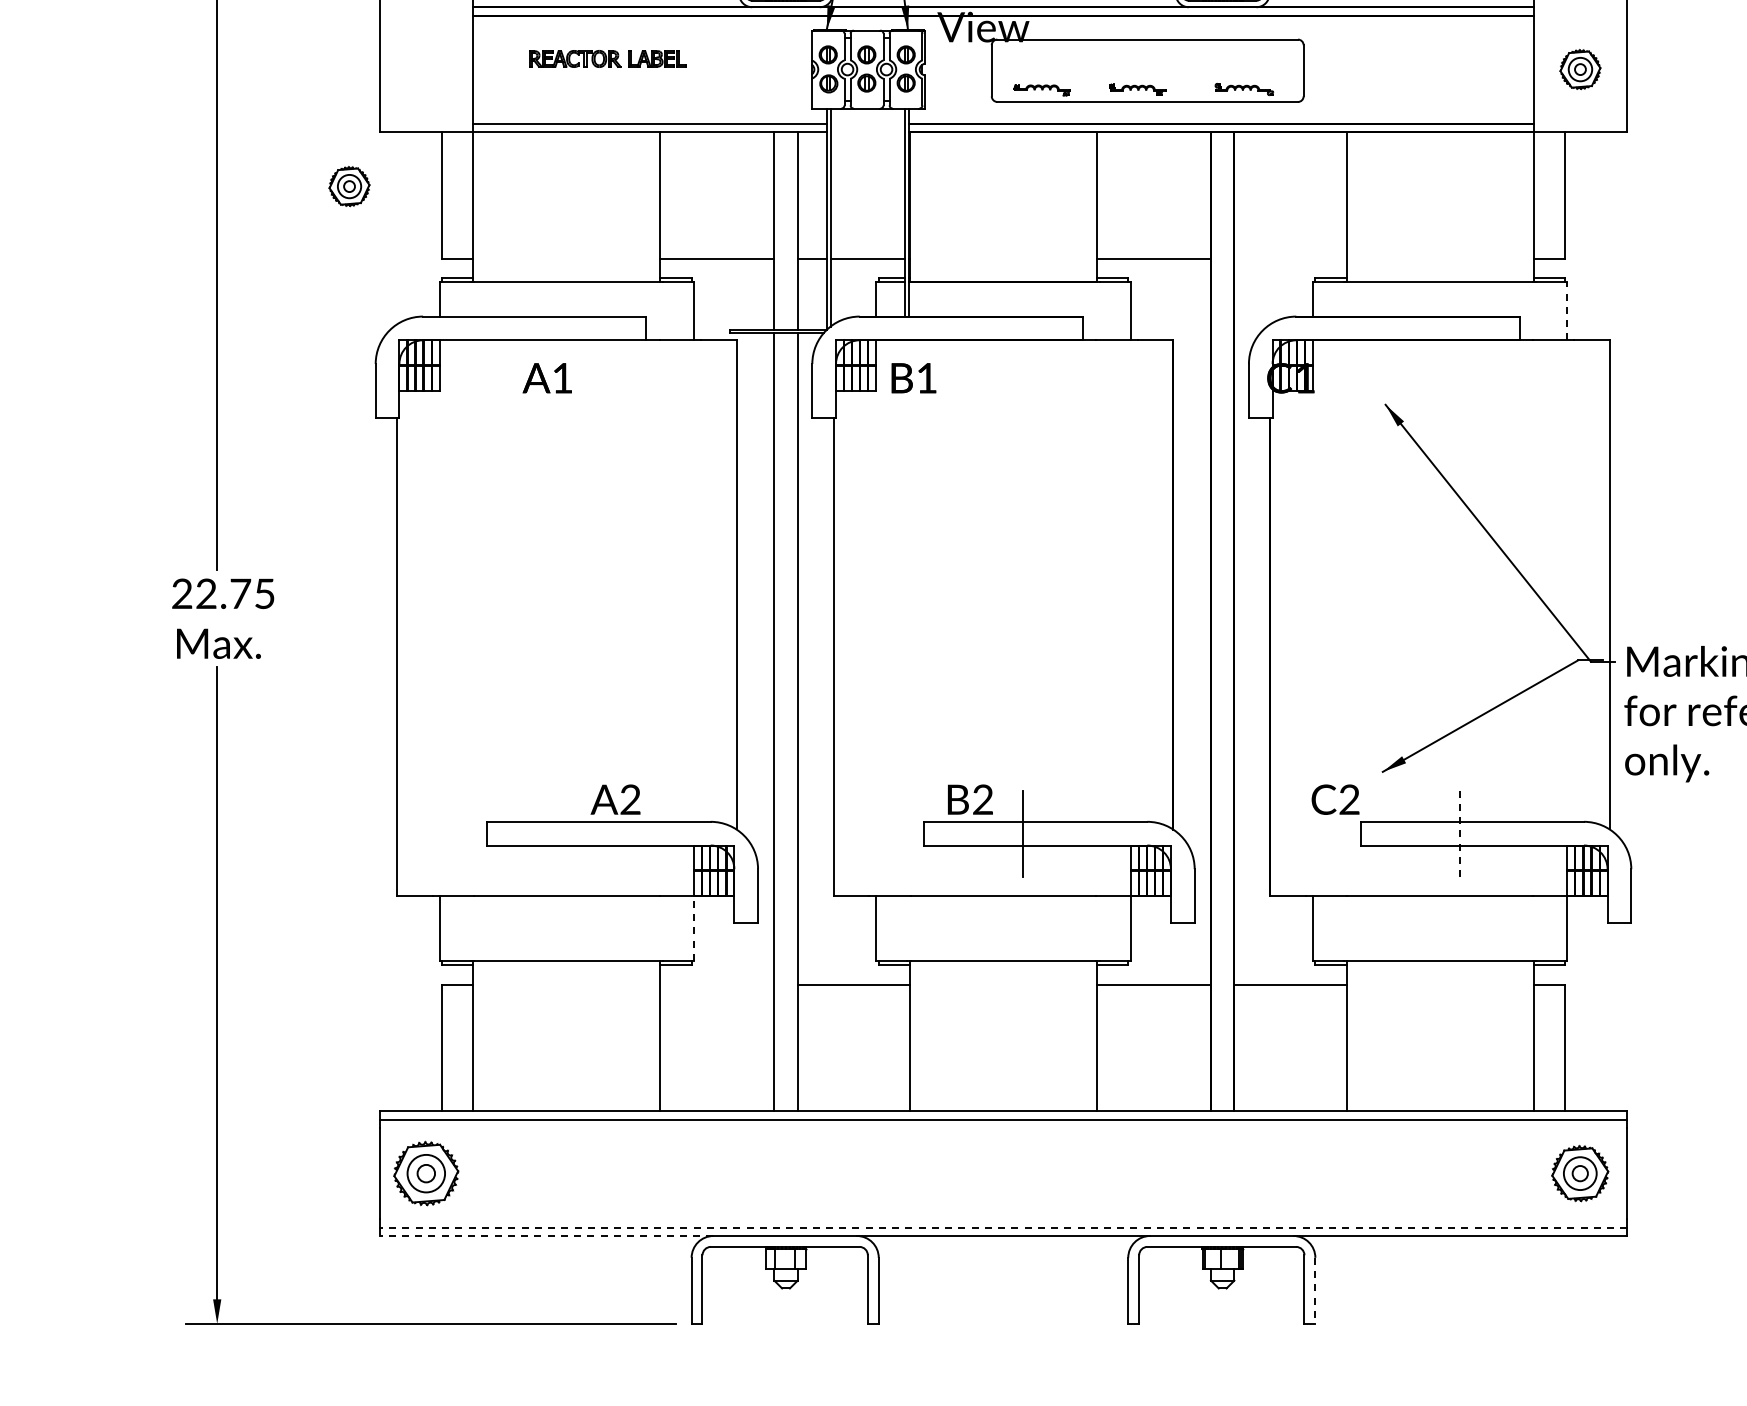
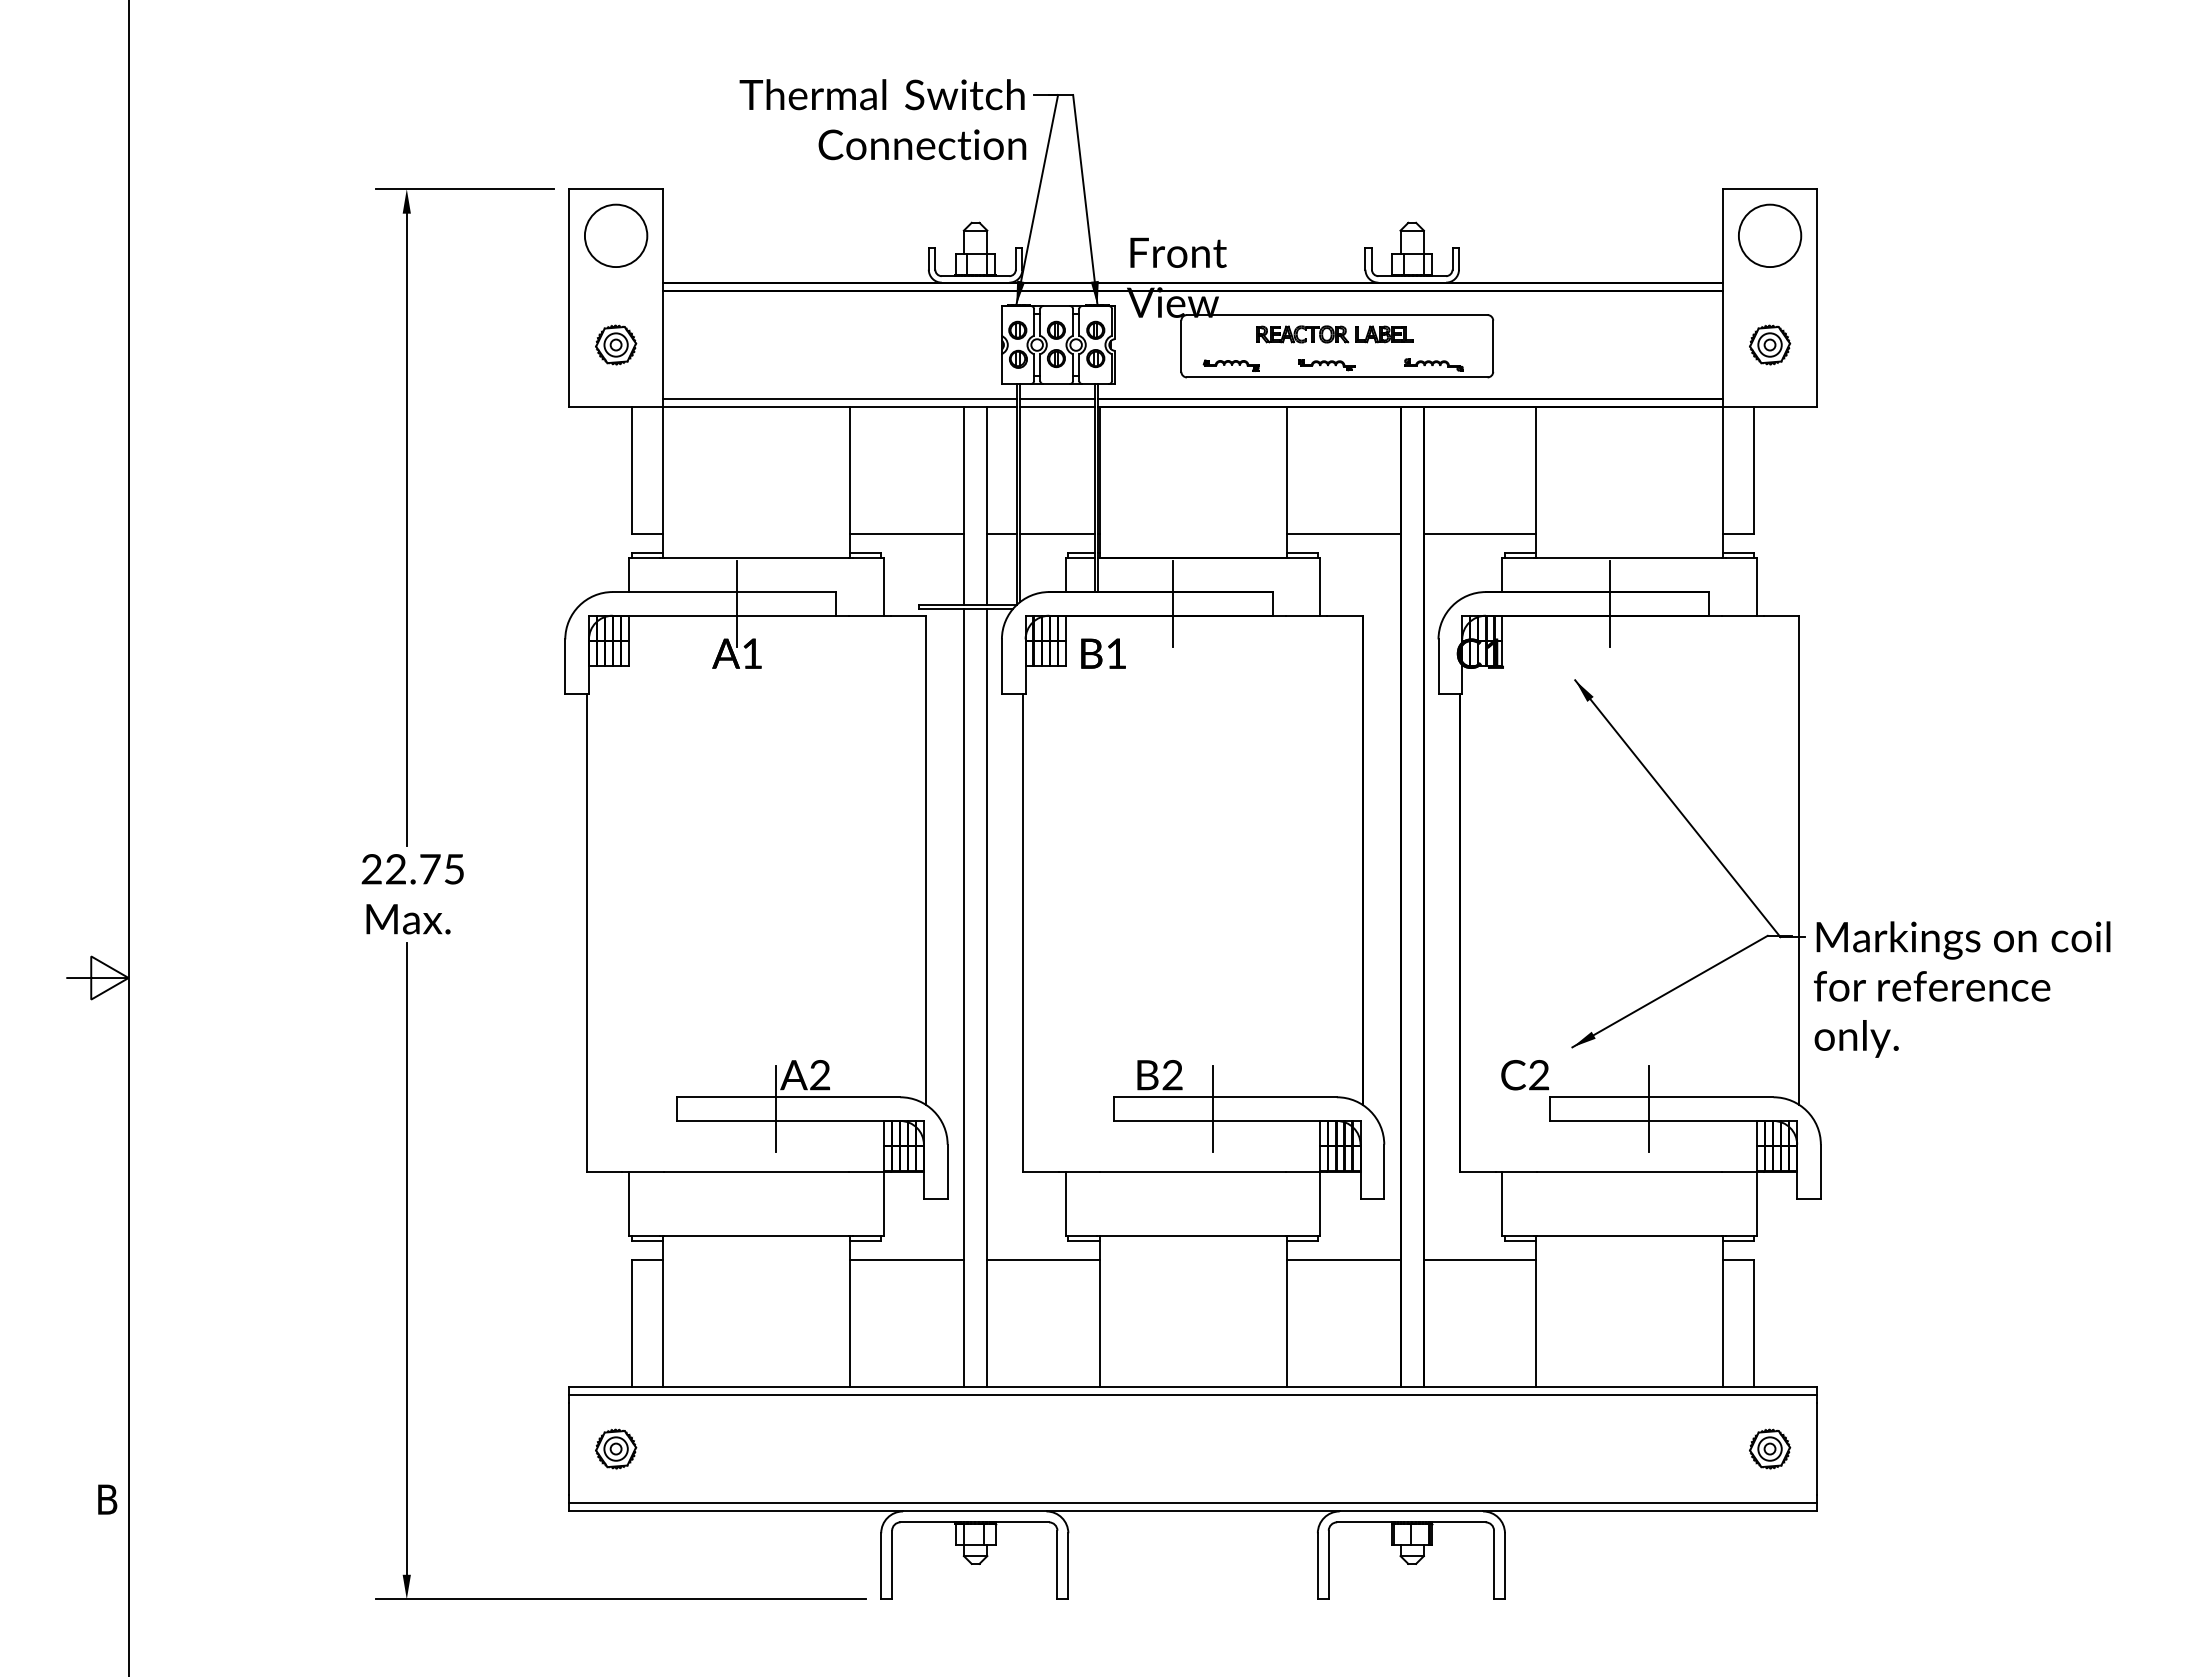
part: (606, 59) -> (1334, 334), moved
line: (867, 124) -> (1057, 399), added
line: (867, 132) -> (1057, 407), added
part: (349, 186) -> (616, 344), moved
line: (1289, 259) -> (1479, 534), added
line: (1566, 311) -> (1756, 586), dashed -> solid
line: (546, 328) -> (736, 603), added
line: (983, 328) -> (1173, 603), added
line: (1420, 328) -> (1610, 603), added
line: (586, 834) -> (776, 1109), added
line: (1459, 834) -> (1649, 1109), dashed -> solid
line: (693, 928) -> (883, 1203), dashed -> solid
line: (716, 985) -> (906, 1260), added
part: (426, 1173) -> (616, 1448), size x0.62
part: (1580, 1173) -> (1770, 1448), size x0.71
line: (1003, 1228) -> (1193, 1503), dashed -> solid
line: (546, 1236) -> (736, 1511), dashed -> solid
line: (1314, 1291) -> (1504, 1566), dashed -> solid

